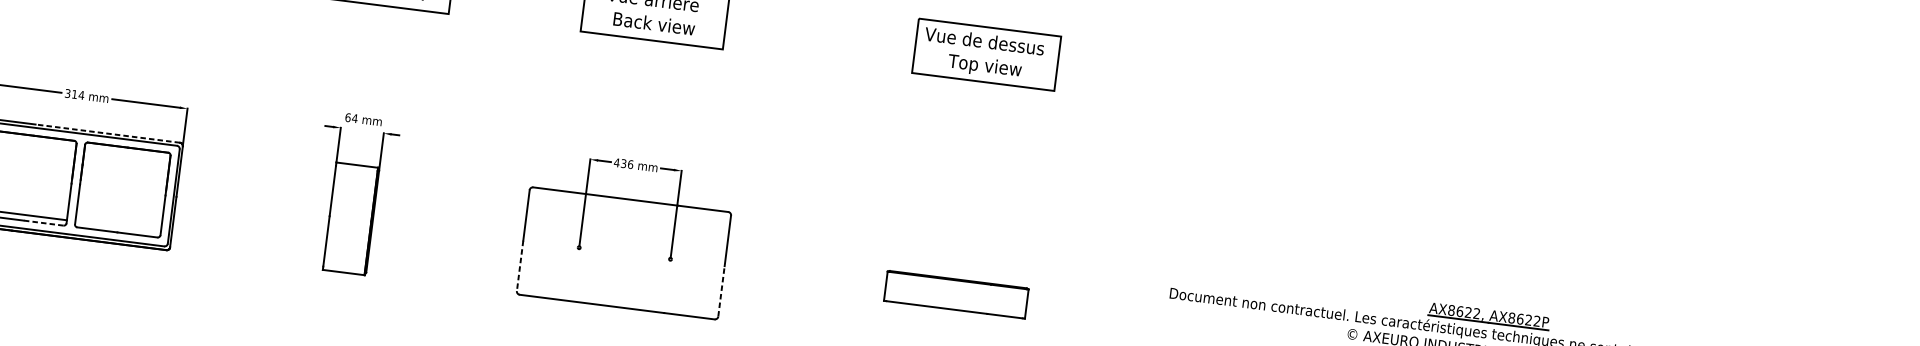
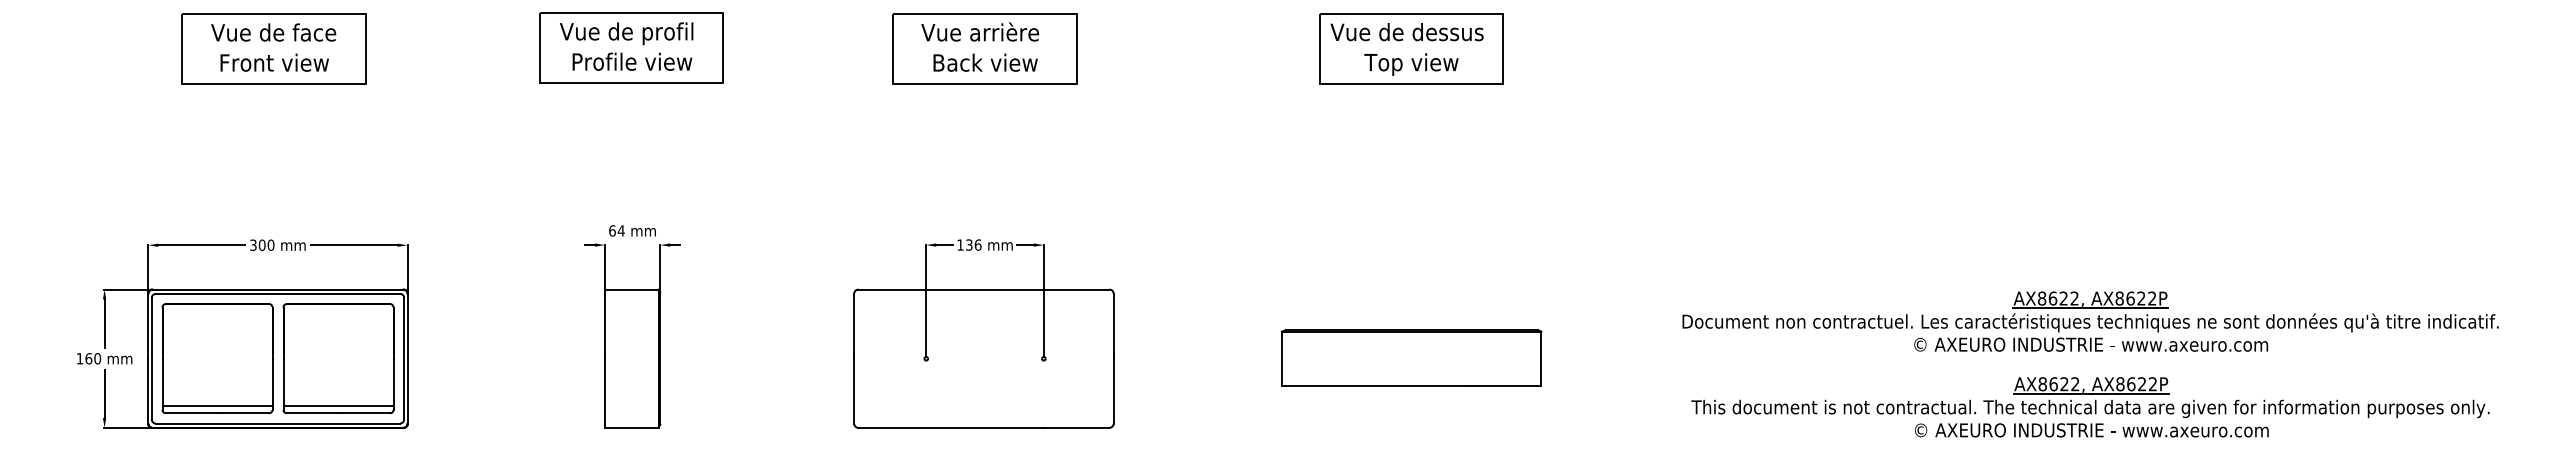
text: (78, 94) -> (266, 244), 314 -> 300
line: (107, 133) -> (309, 289), dashed -> solid
text: (617, 162) -> (960, 244), 436 -> 136
line: (43, 223) -> (243, 413), dashed -> solid
line: (118, 226) -> (338, 405), added
line: (520, 266) -> (854, 391), dashed -> solid
line: (721, 290) -> (1113, 390), dashed -> solid
part: (956, 294) -> (1411, 357), size x1.43

